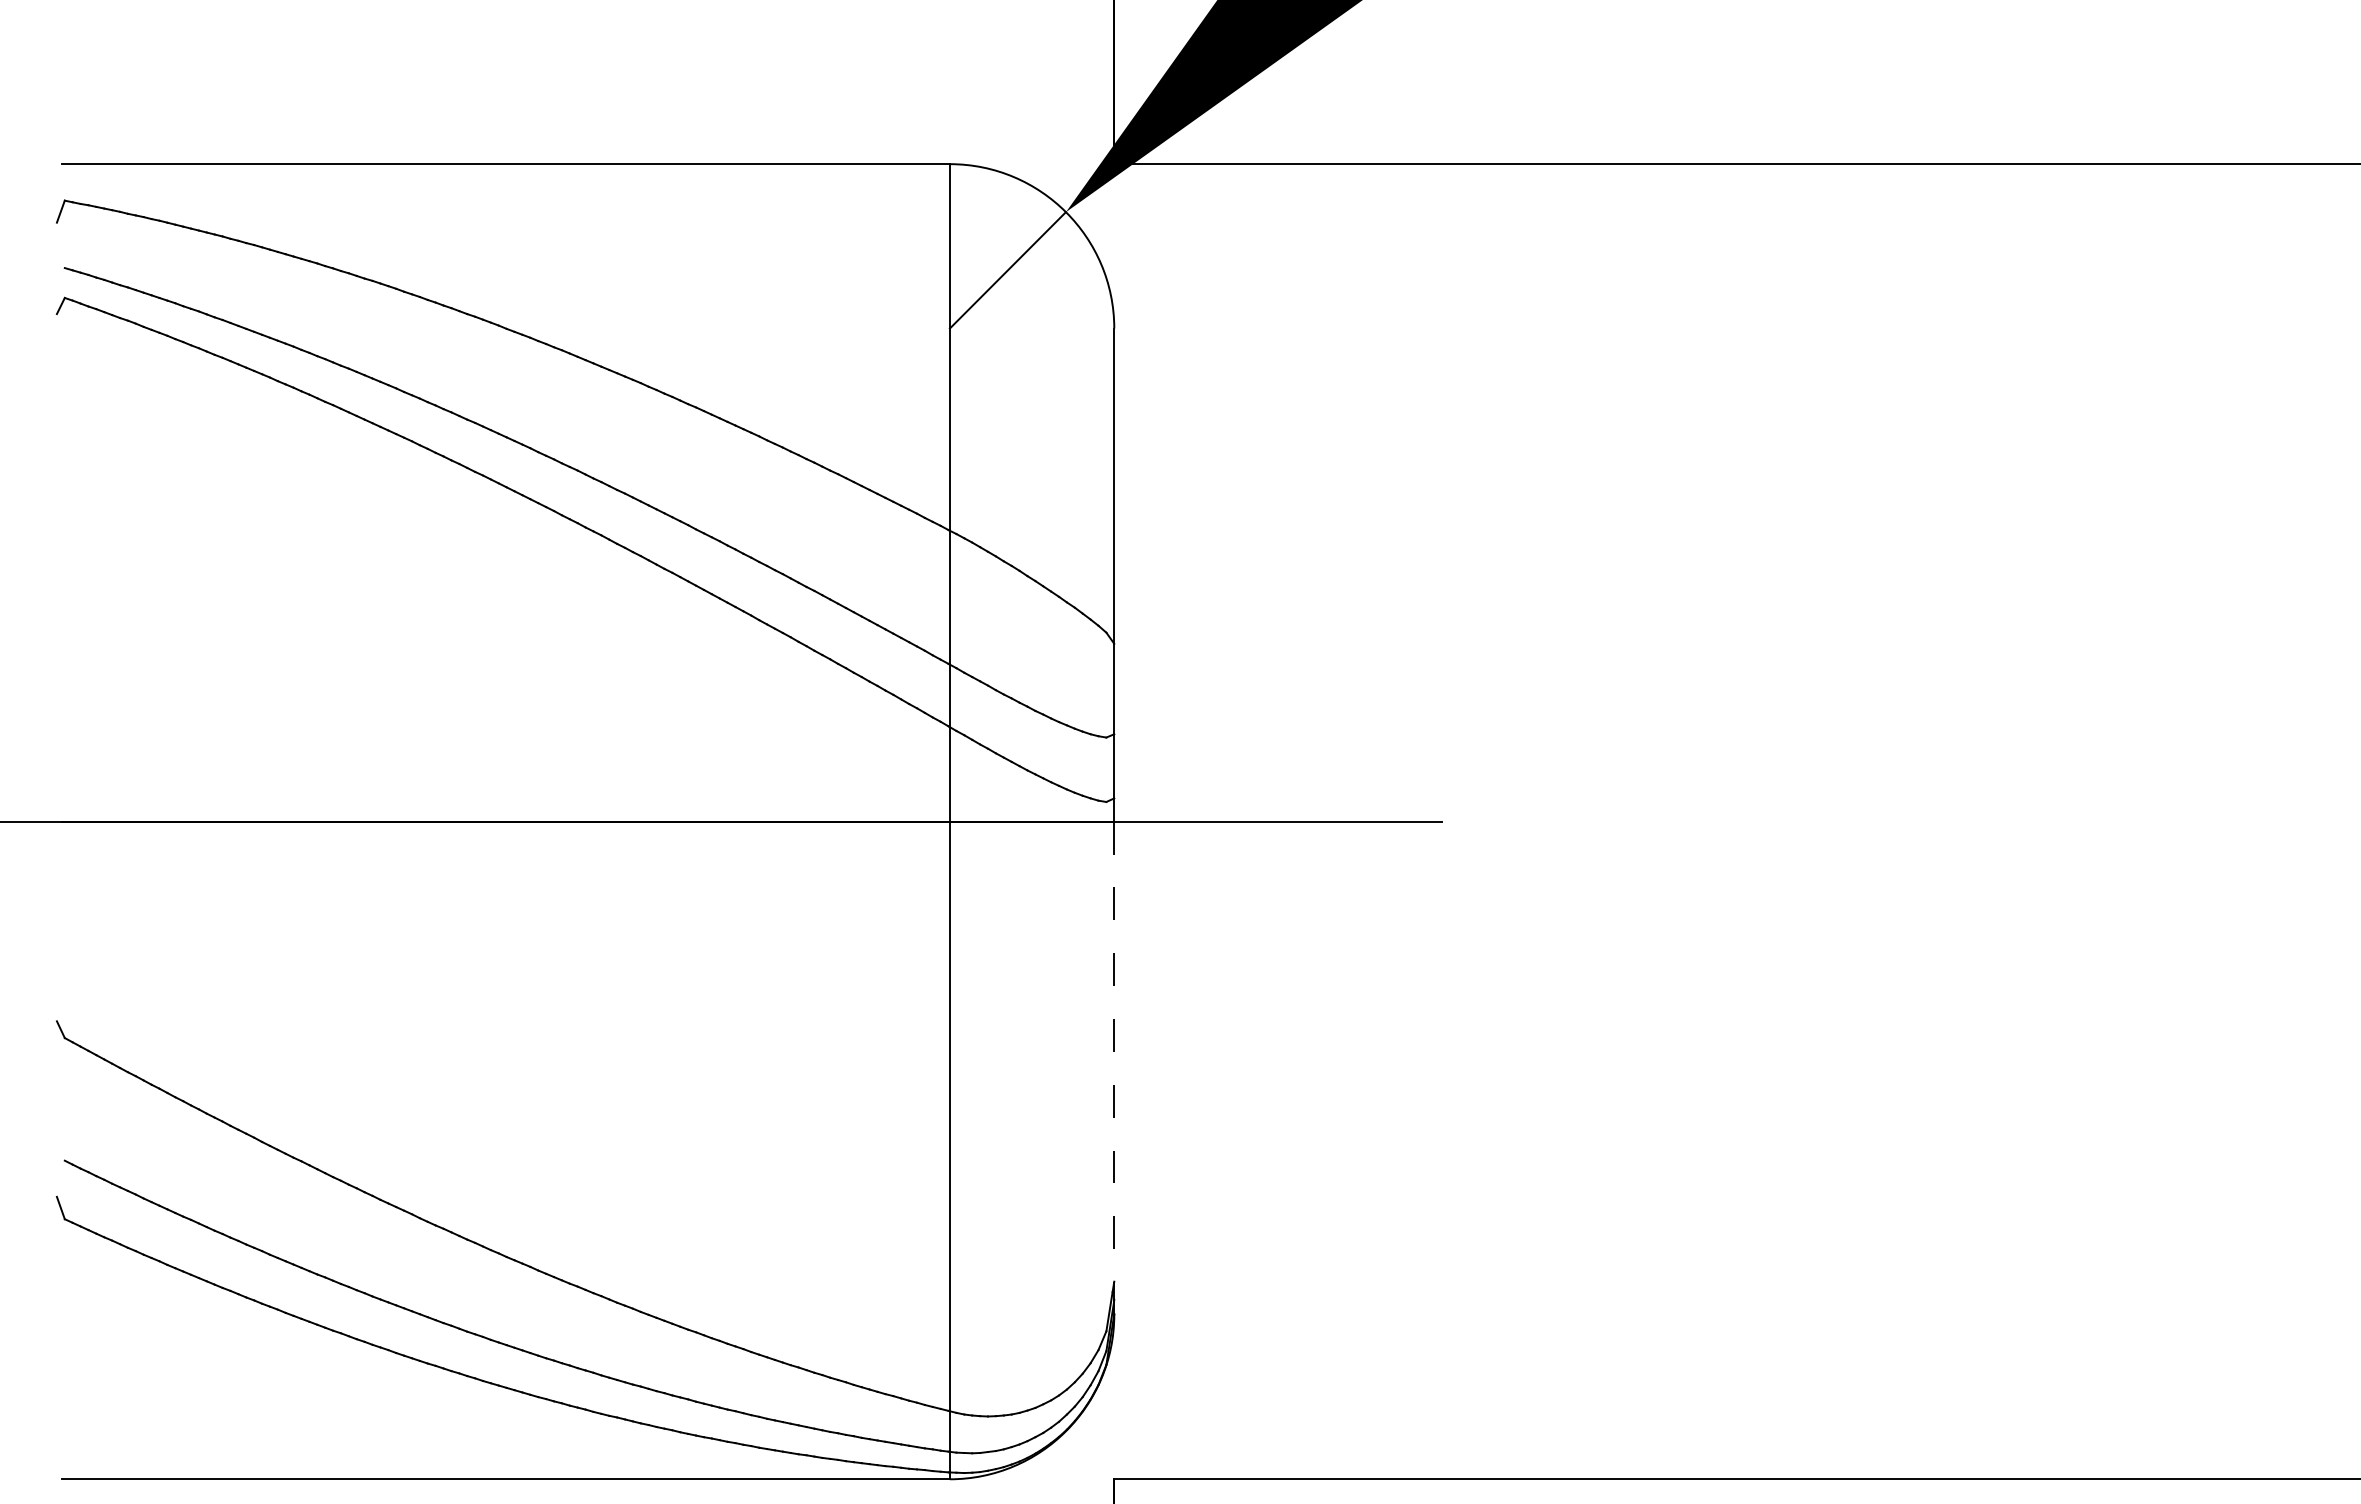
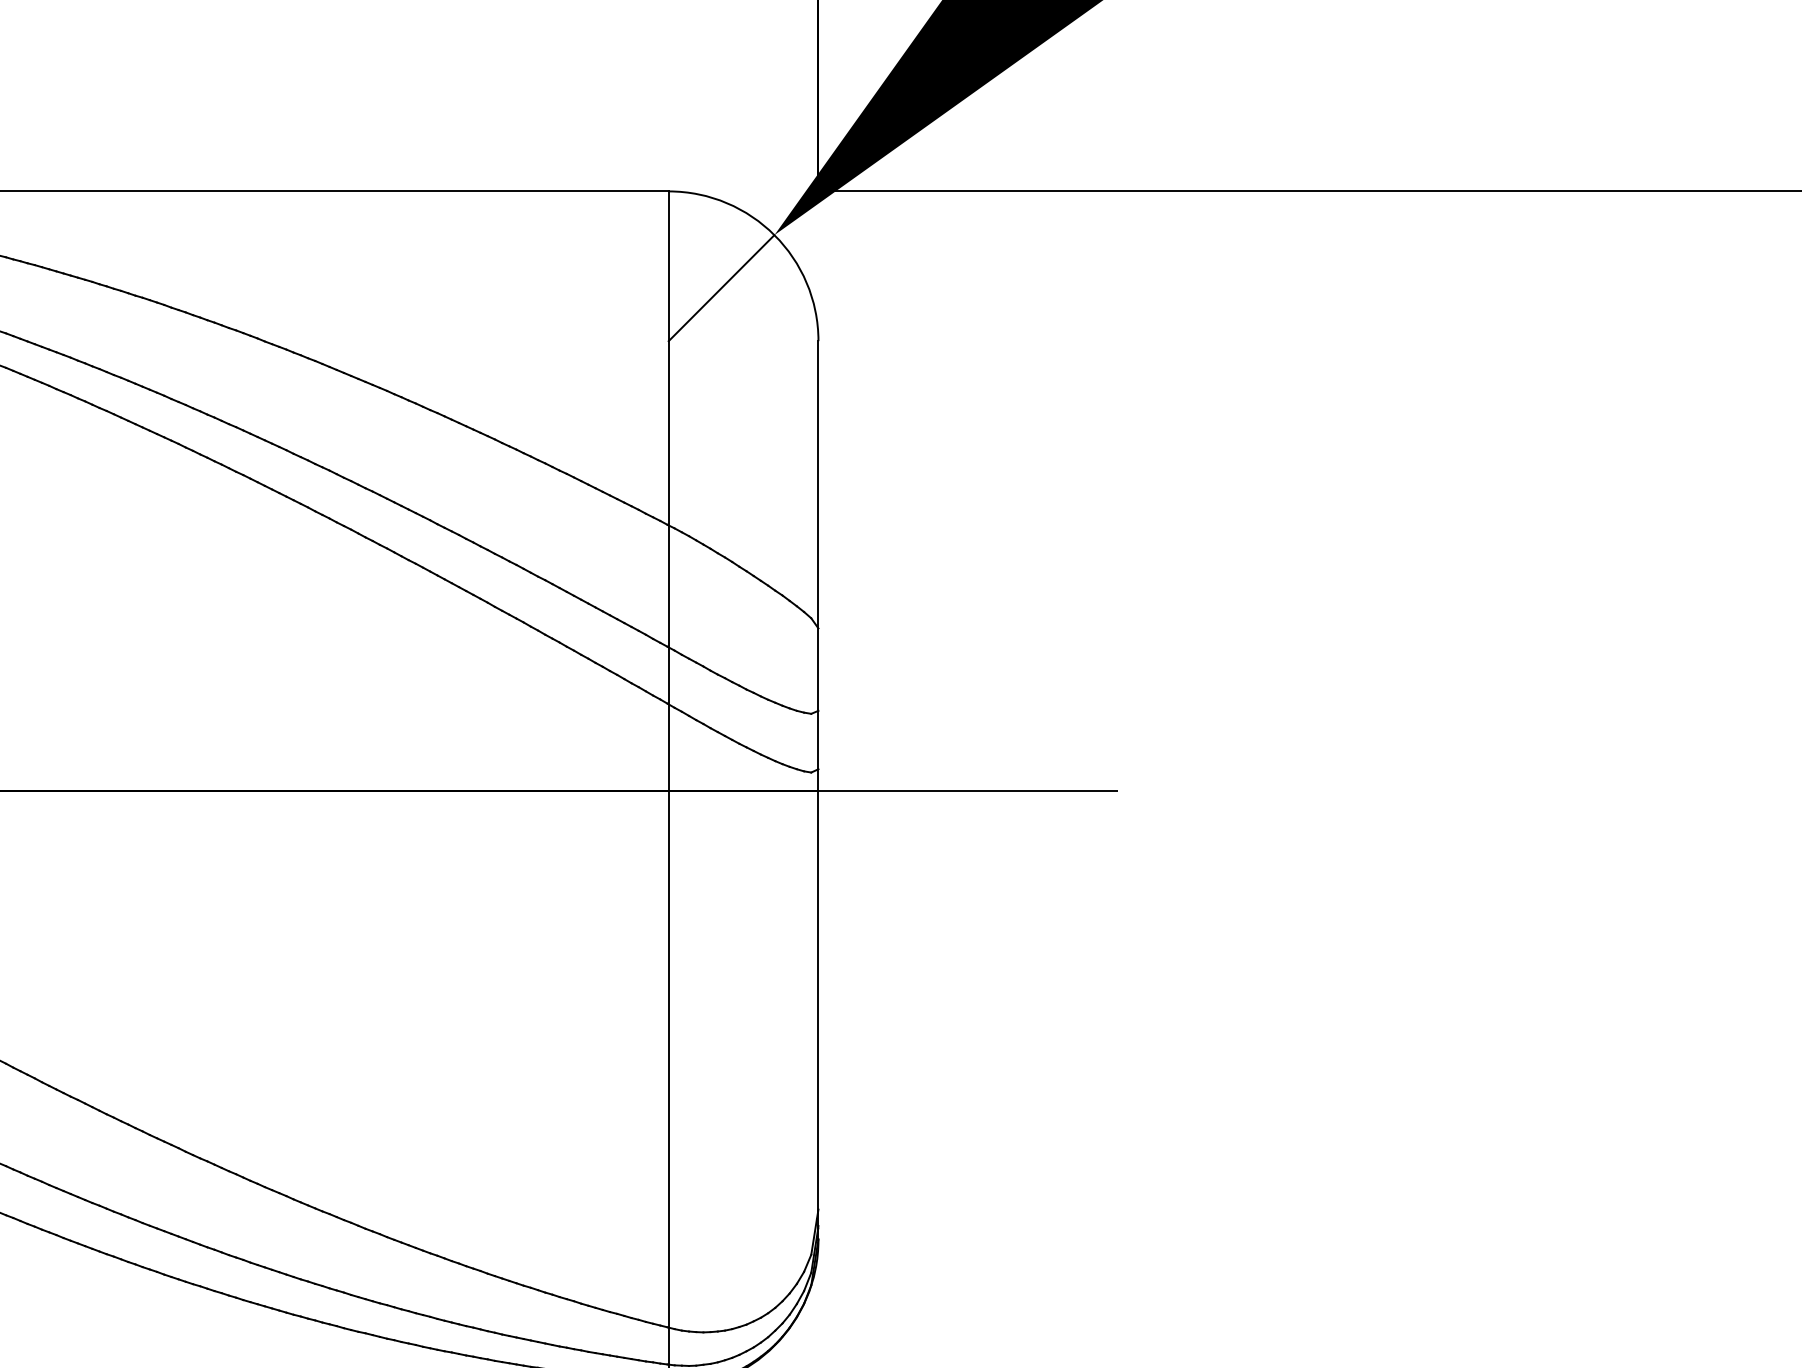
line: (1114, 1068) -> (818, 1015), dashed -> solid

